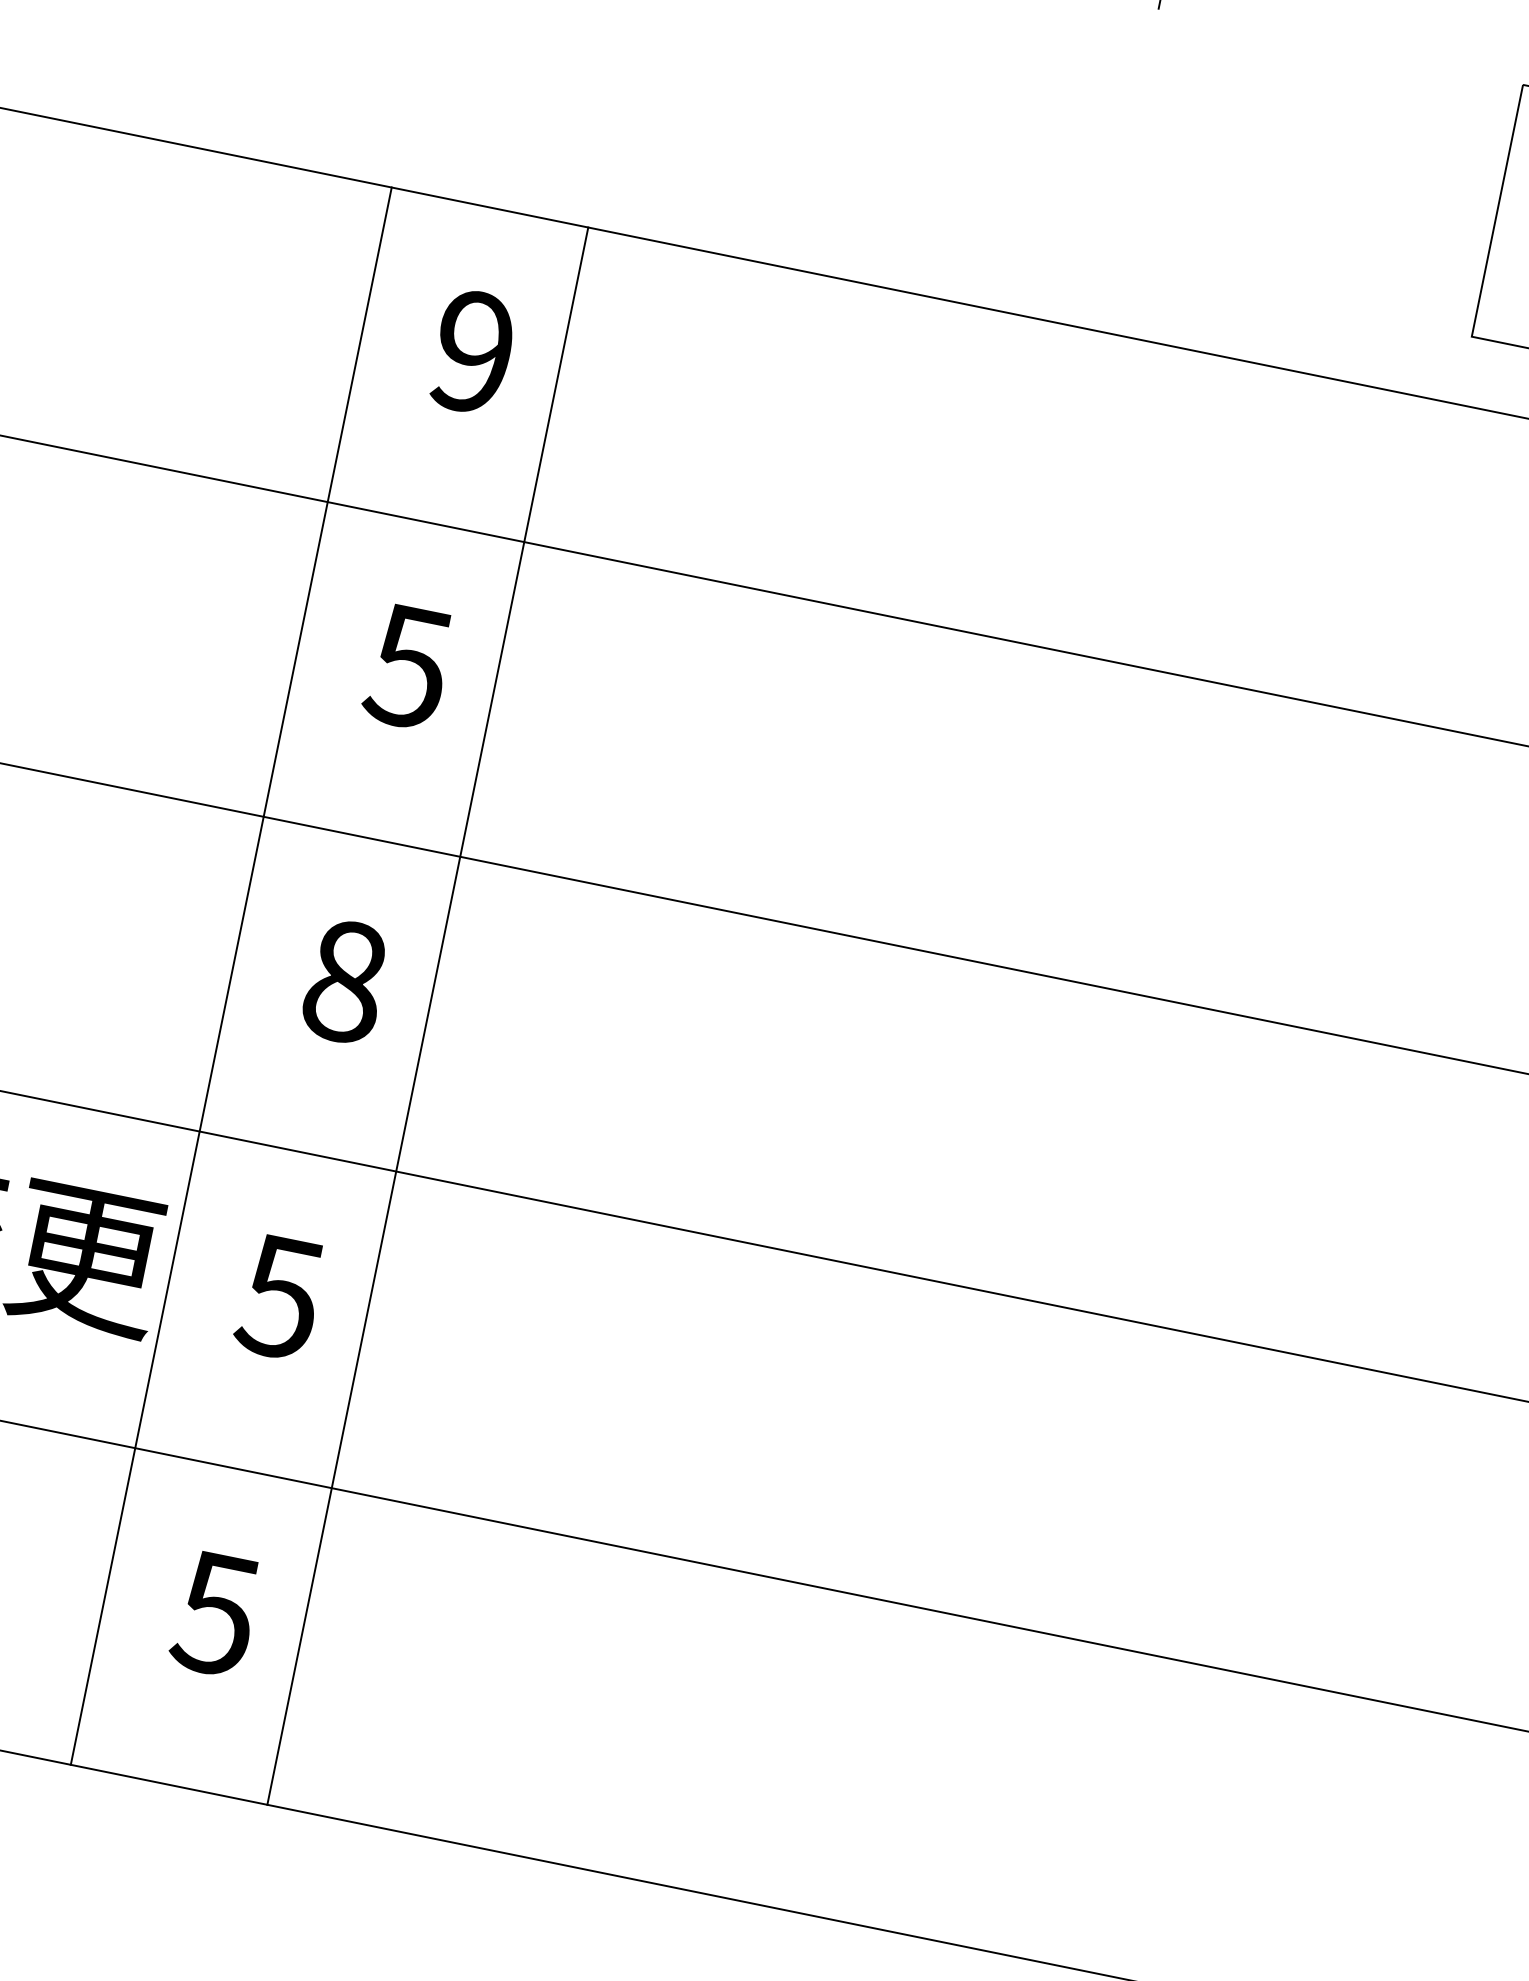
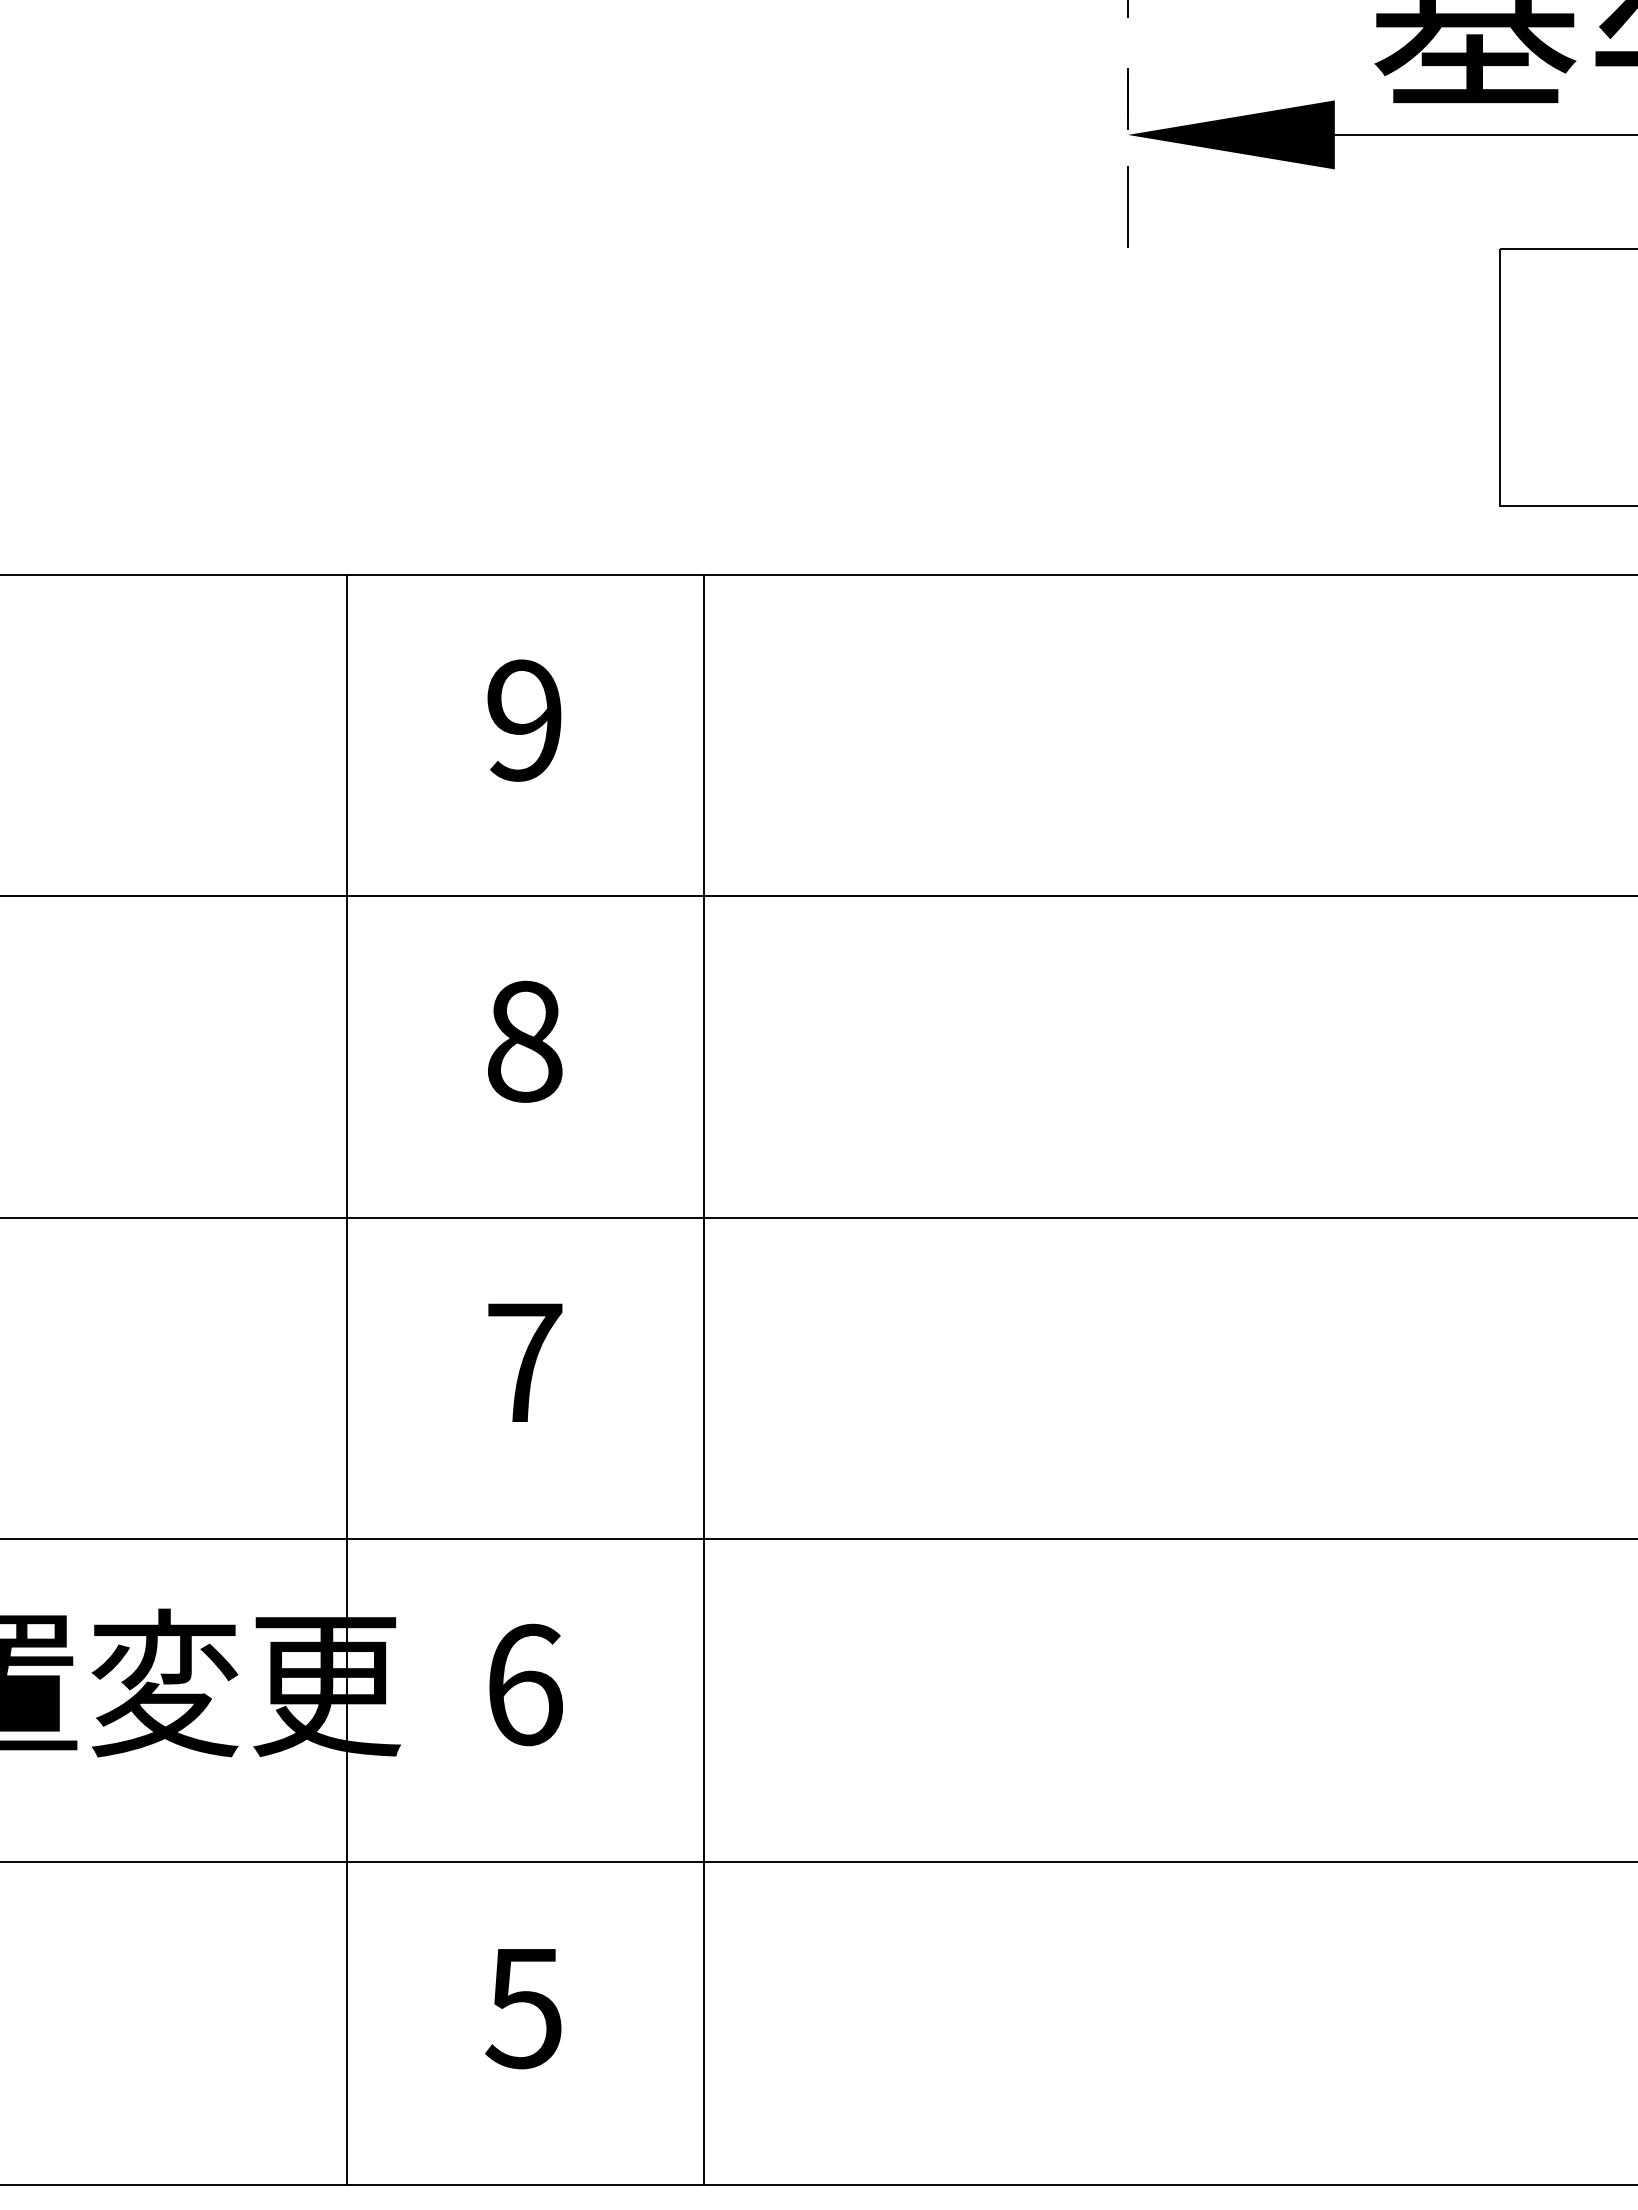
text: (408, 666) -> (523, 1041), 5 -> 8
line: (230, 976) -> (346, 1380), moved
text: (346, 981) -> (525, 1362), 8 -> 7
line: (427, 1016) -> (703, 1380), moved
text: (279, 1296) -> (523, 1684), 5 -> 6

